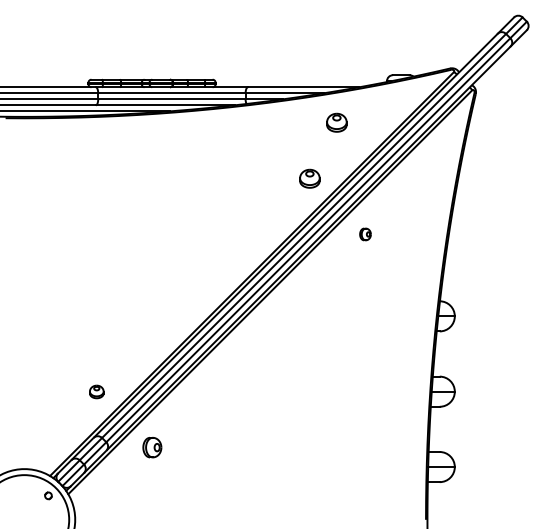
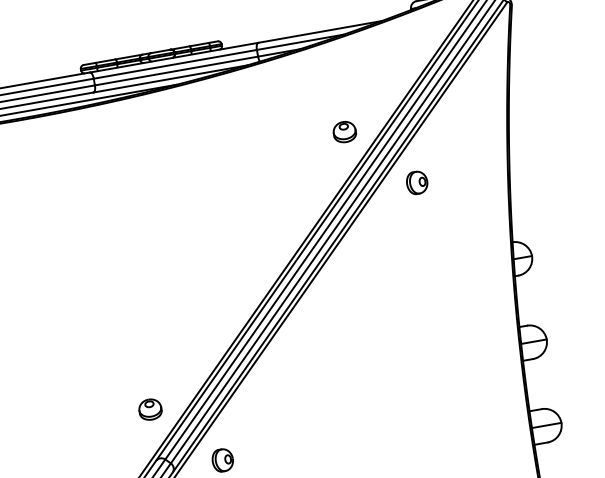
part: (336, 122) -> (363, 64), removed
part: (365, 234) -> (417, 182), size x1.67
part: (96, 391) -> (150, 409), size x1.43

